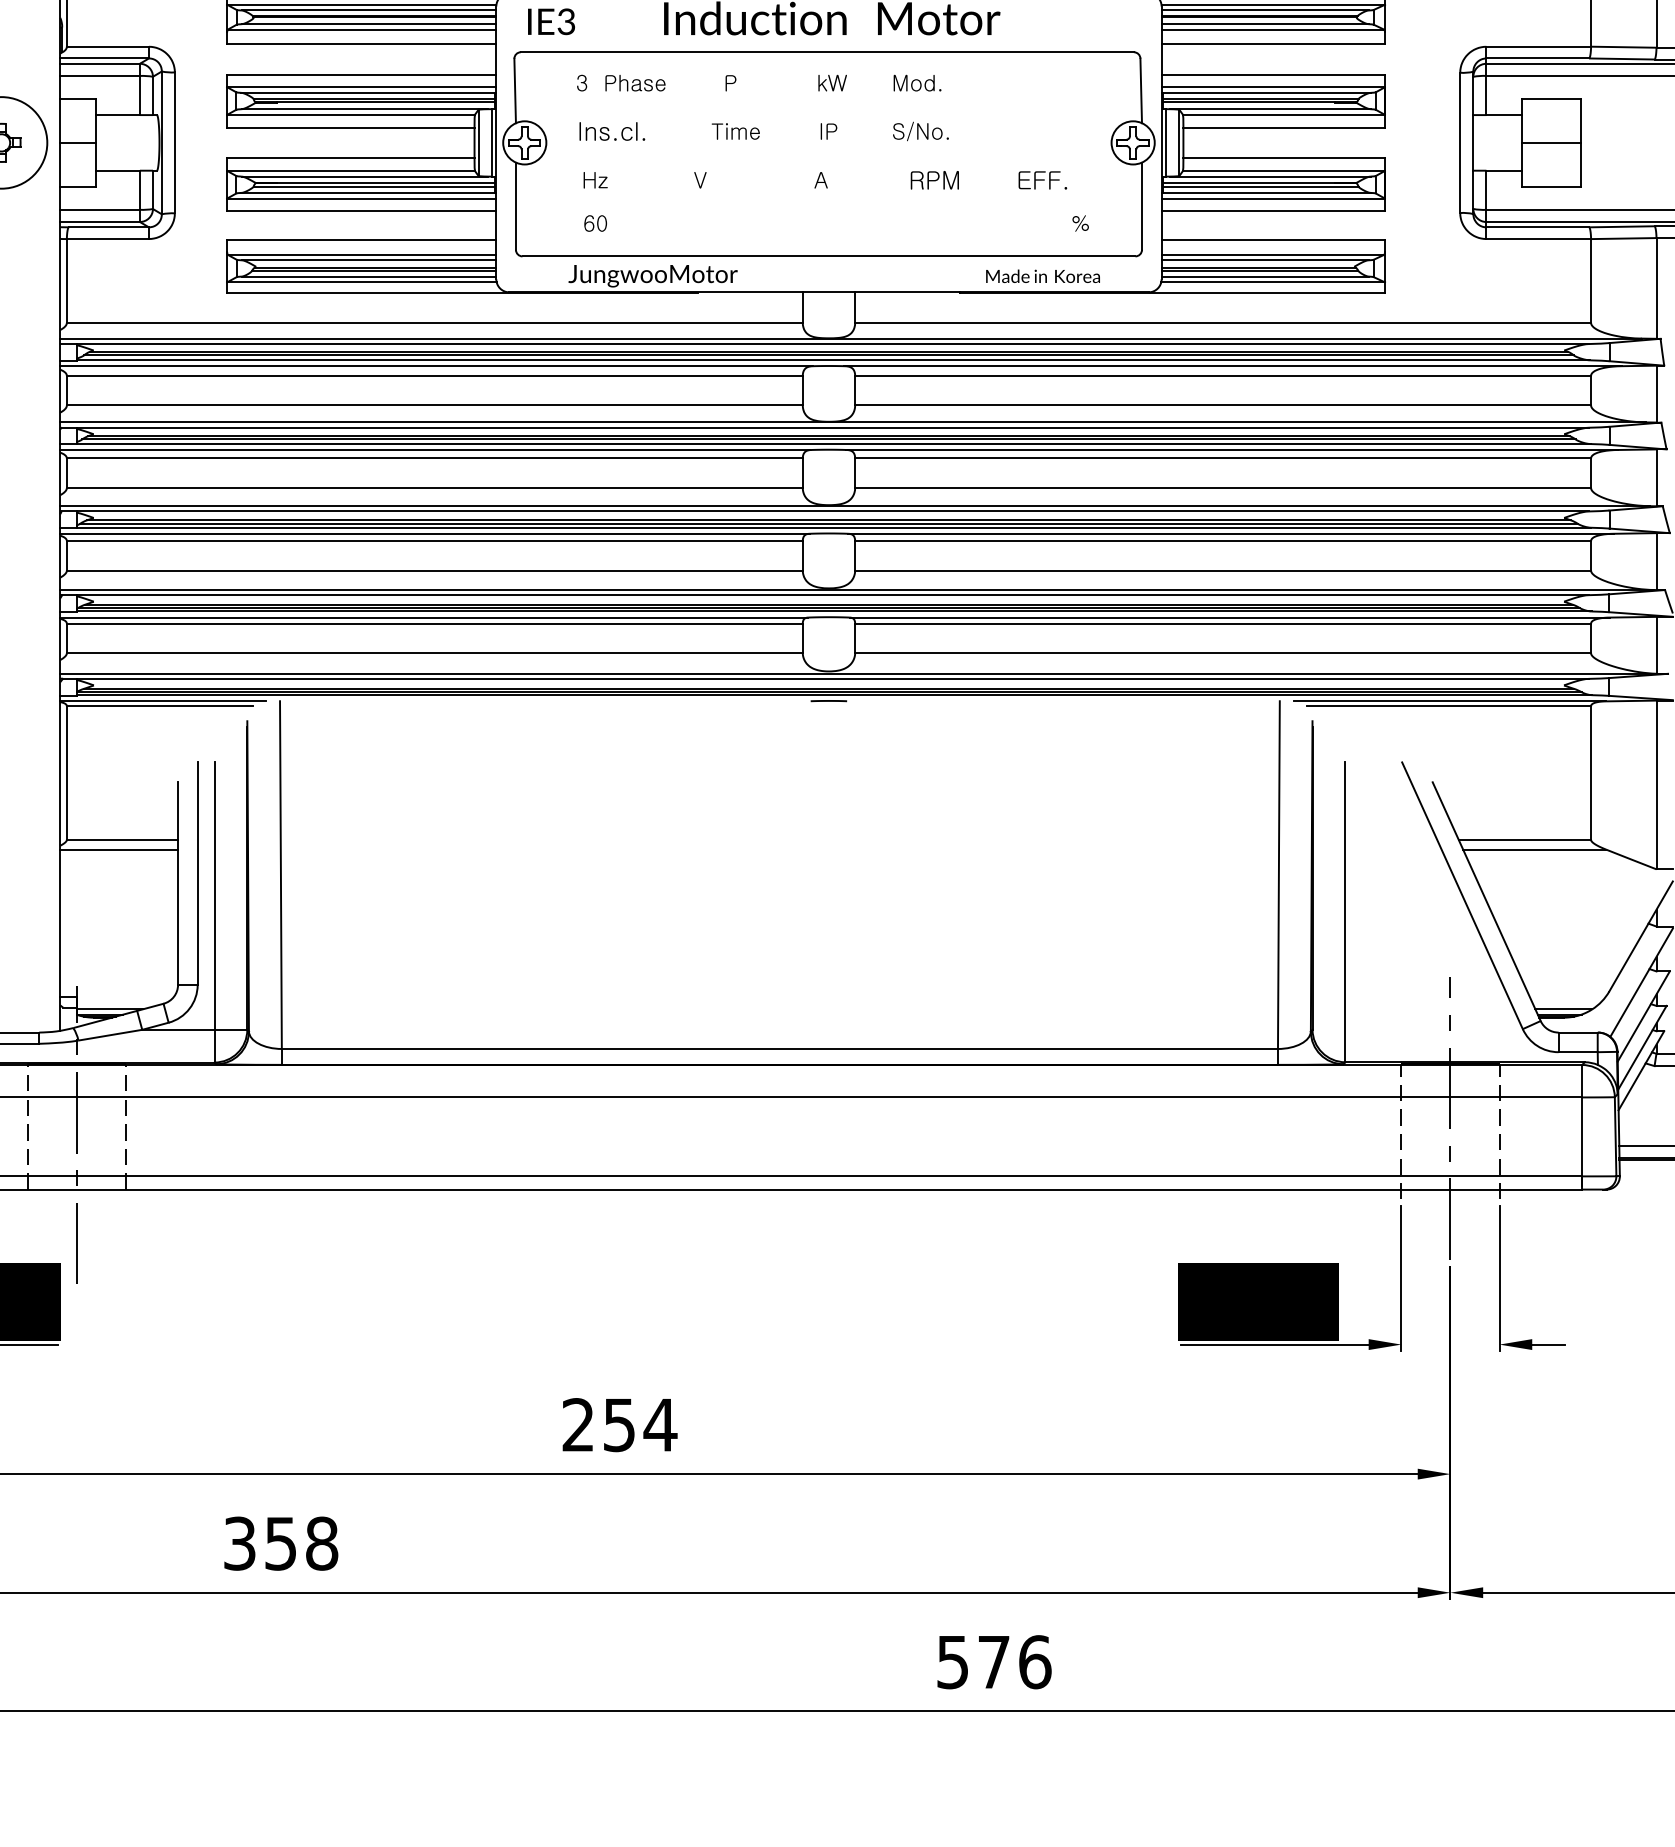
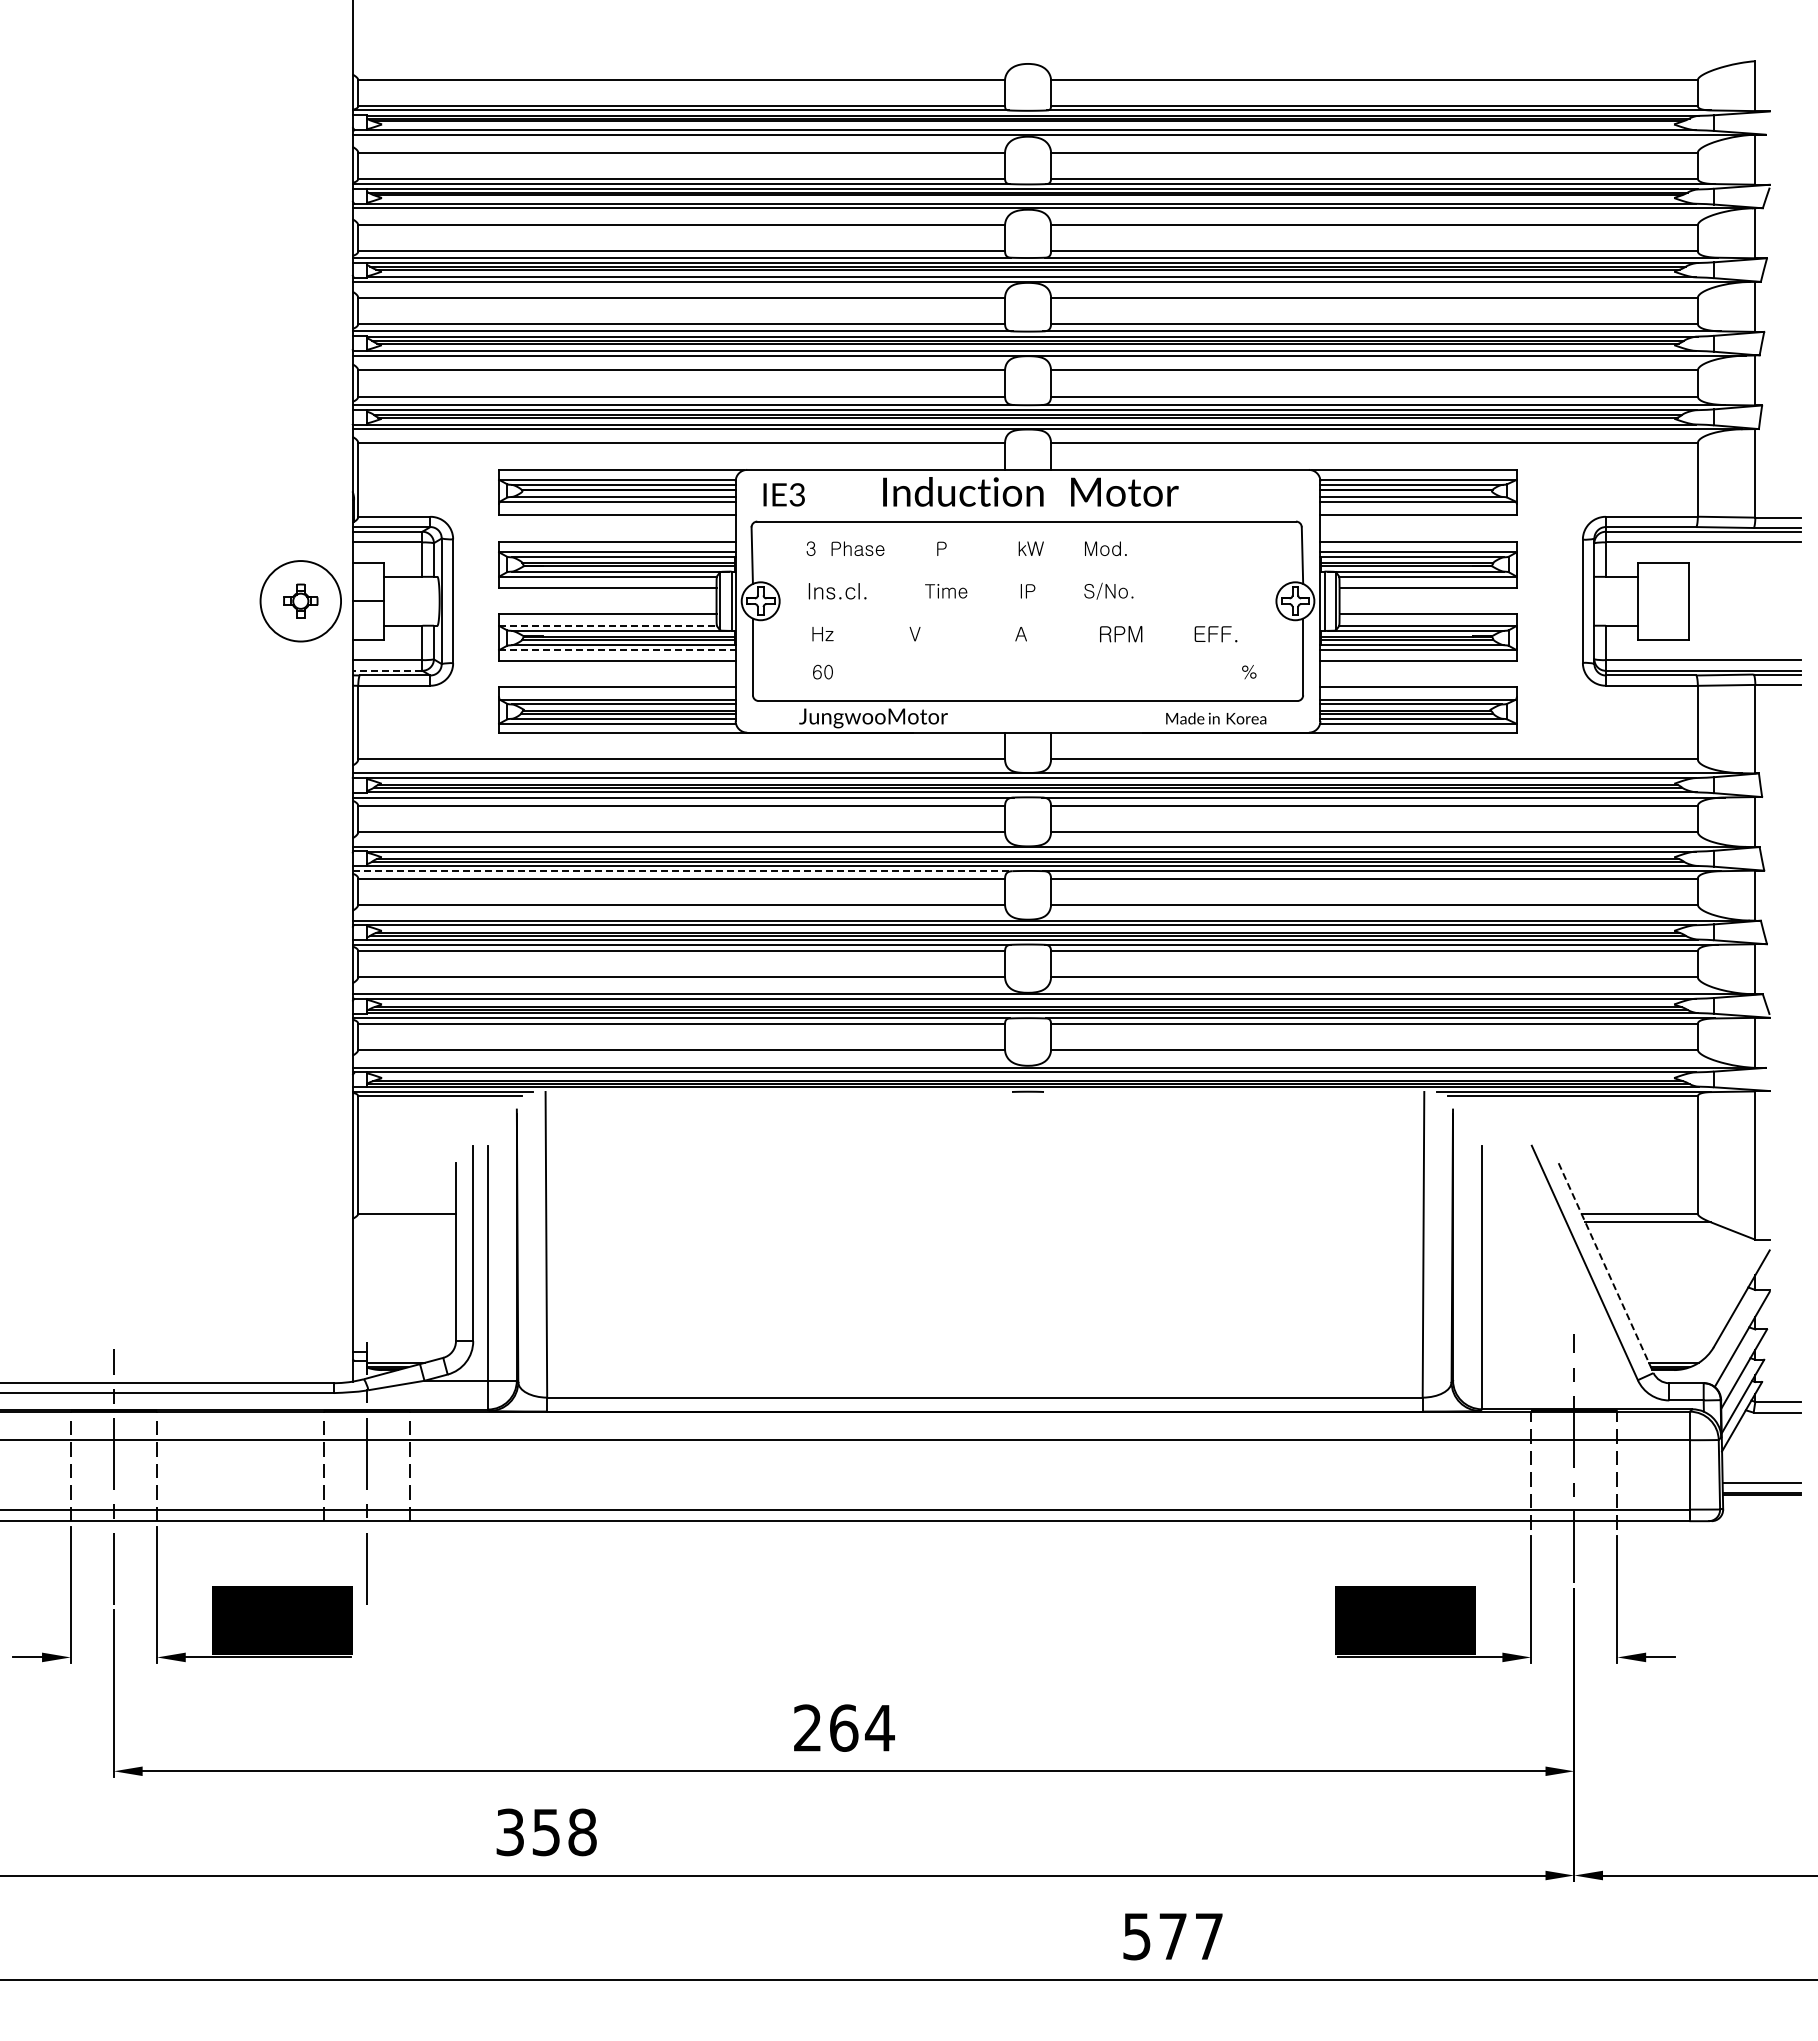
line: (1551, 143) -> (1663, 601), removed
line: (351, 170) -> (608, 625), solid -> dashed
line: (361, 198) -> (617, 650), solid -> dashed
line: (100, 221) -> (387, 670), solid -> dashed
line: (436, 450) -> (683, 871), solid -> dashed
line: (118, 849) -> (403, 1222), removed
line: (1487, 902) -> (1606, 1268), solid -> dashed
text: (620, 1424) -> (844, 1727), 254 -> 264
text: (1035, 1662) -> (1209, 1936), 576 -> 577

